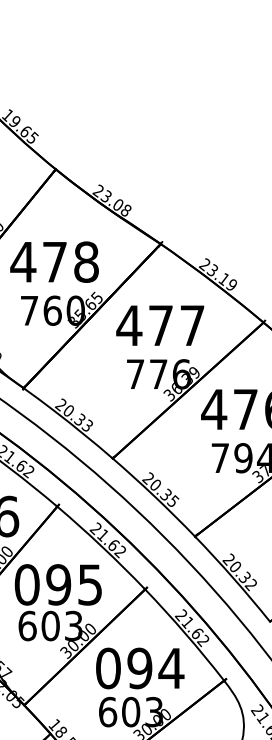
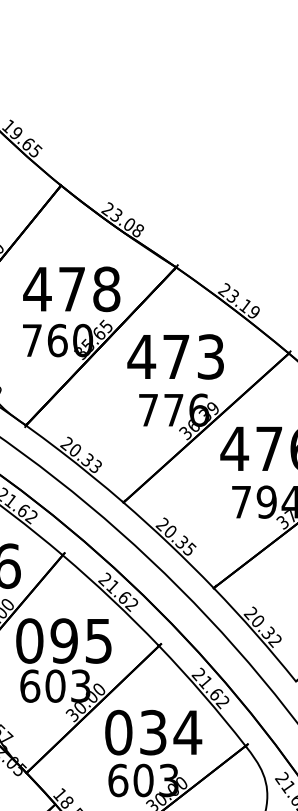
text: (54, 262) -> (71, 289), moved
text: (192, 325) -> (210, 356), 477 -> 473
text: (139, 668) -> (152, 732), 094 -> 034

